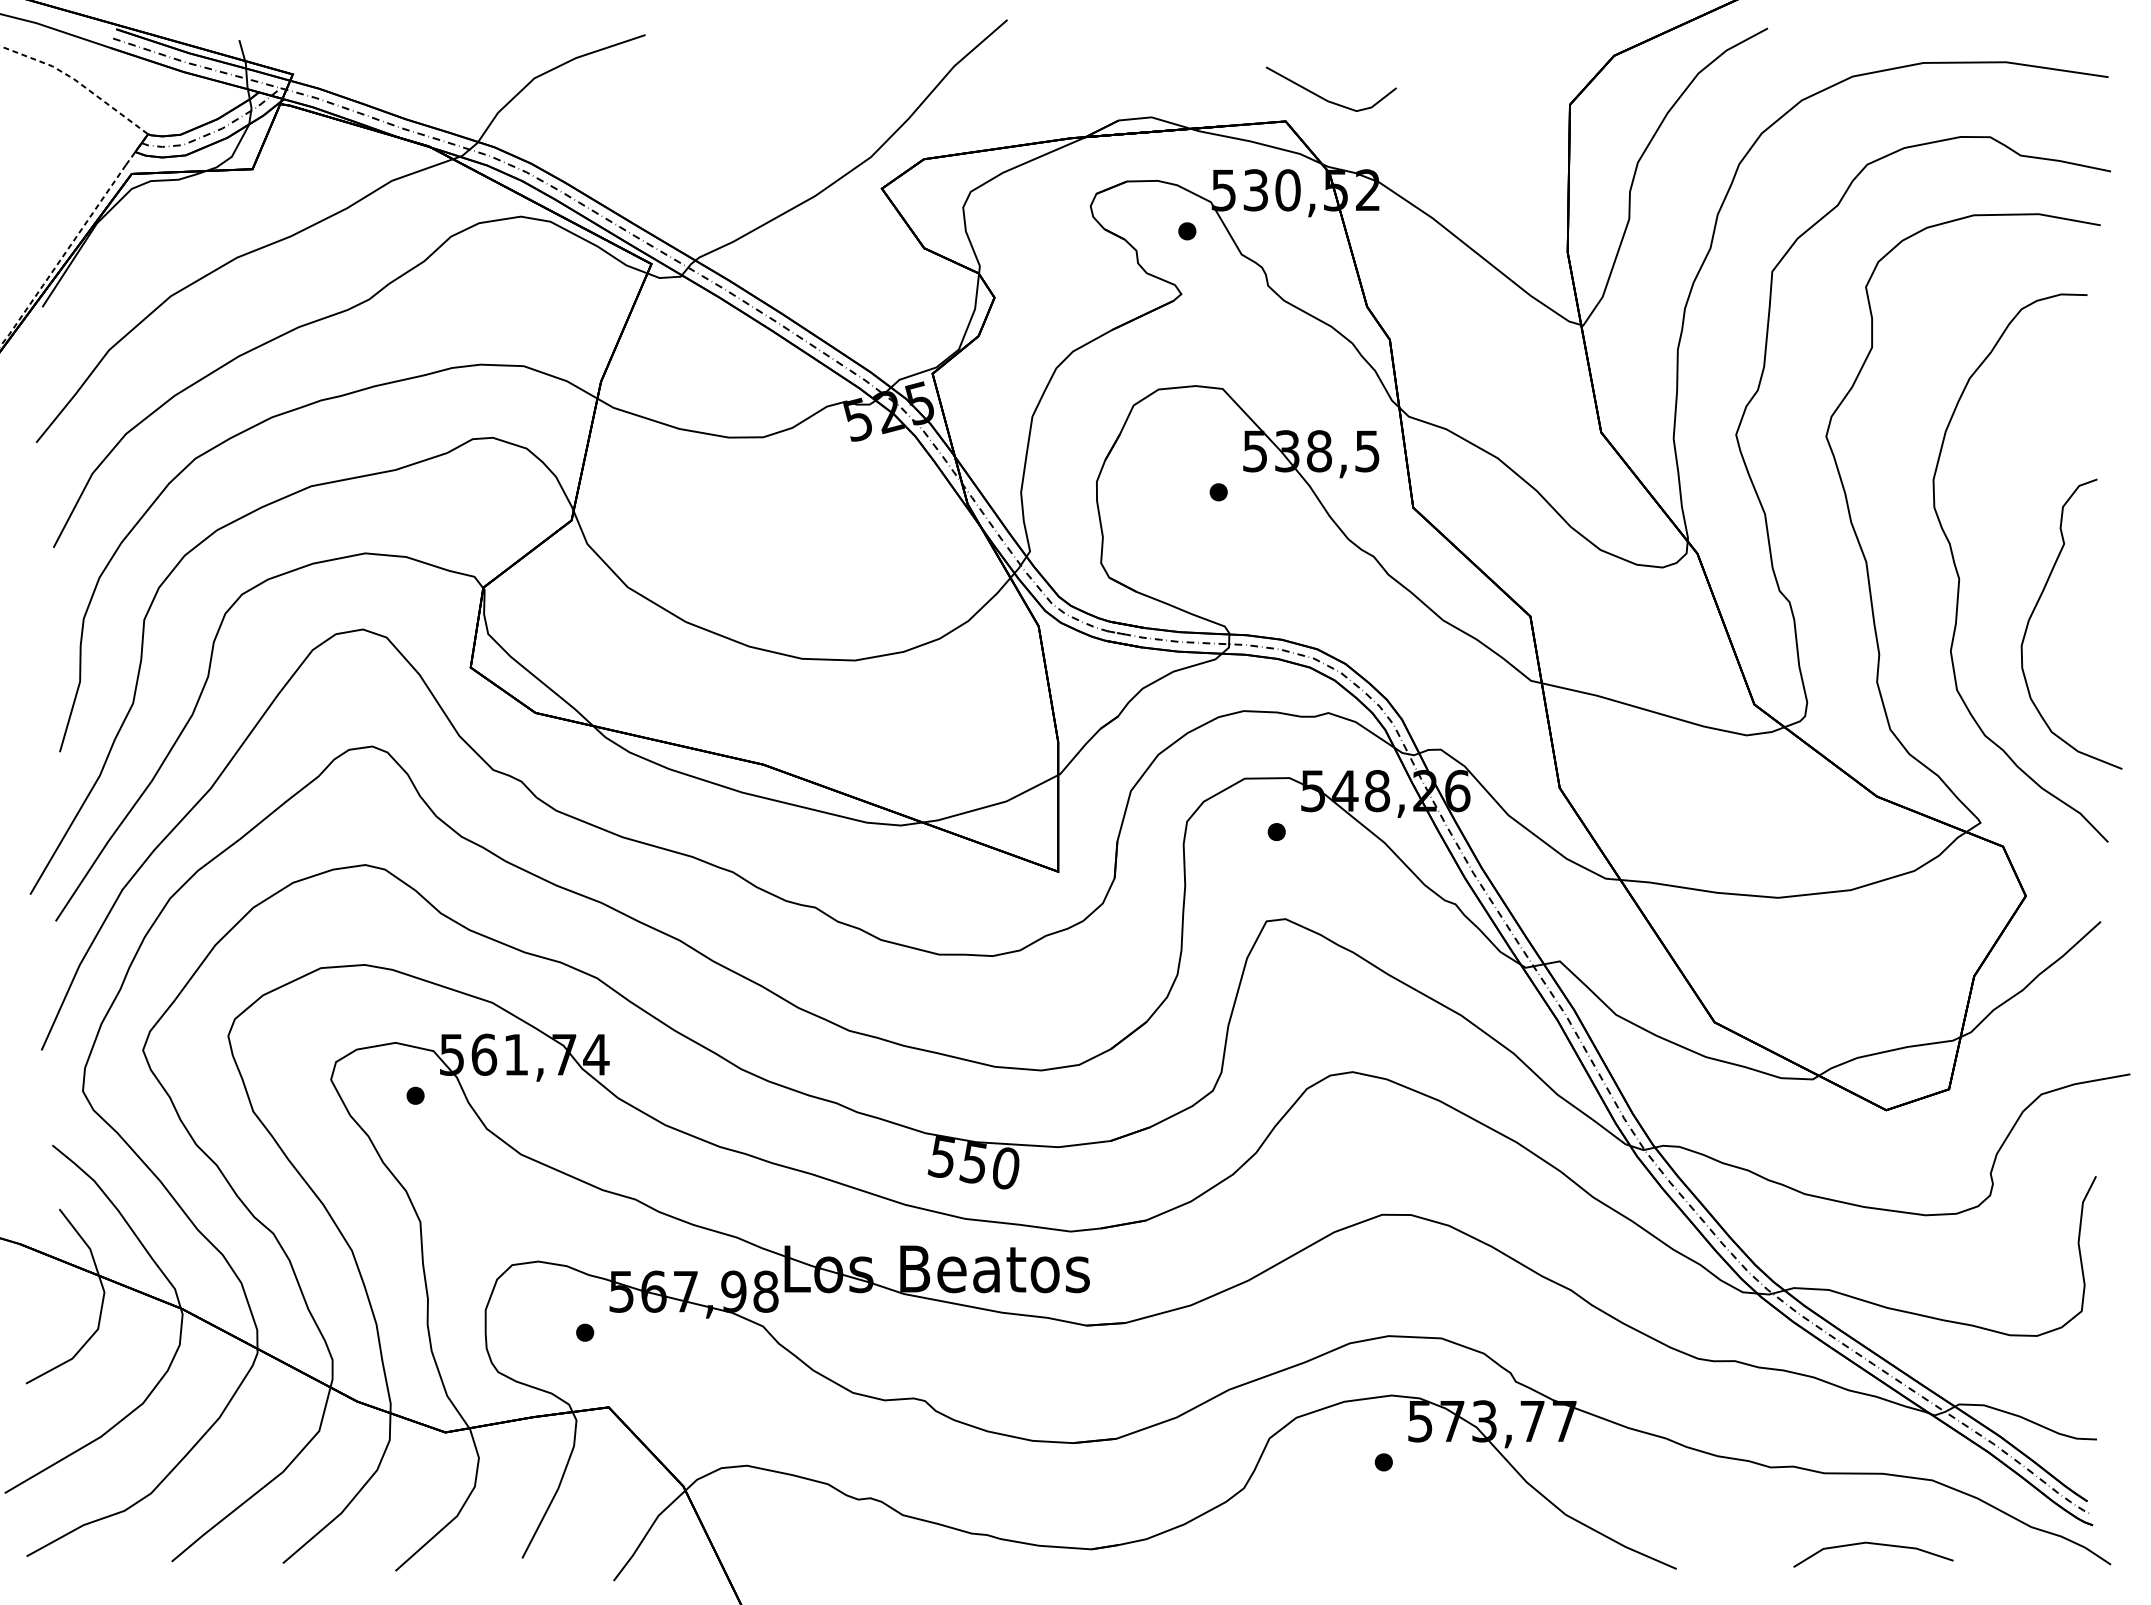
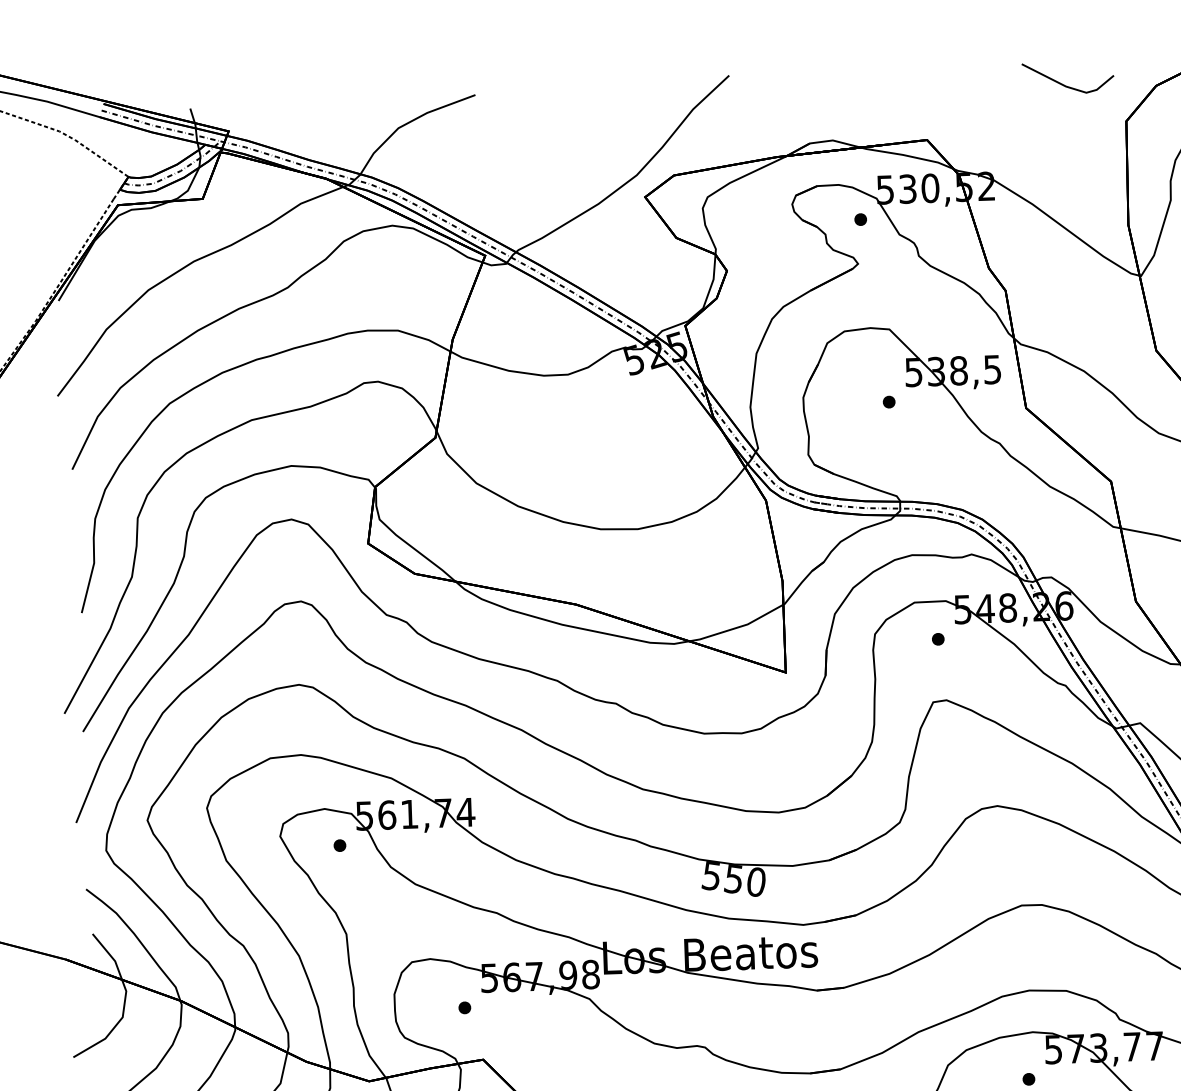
line: (1325, 98) -> (1064, 84), moved

